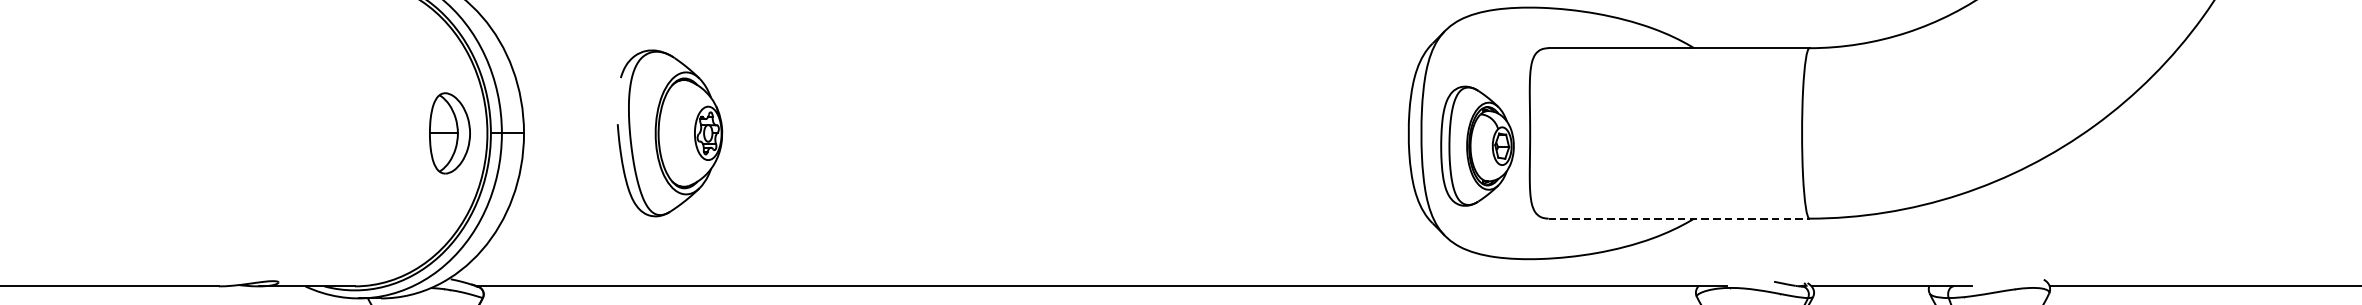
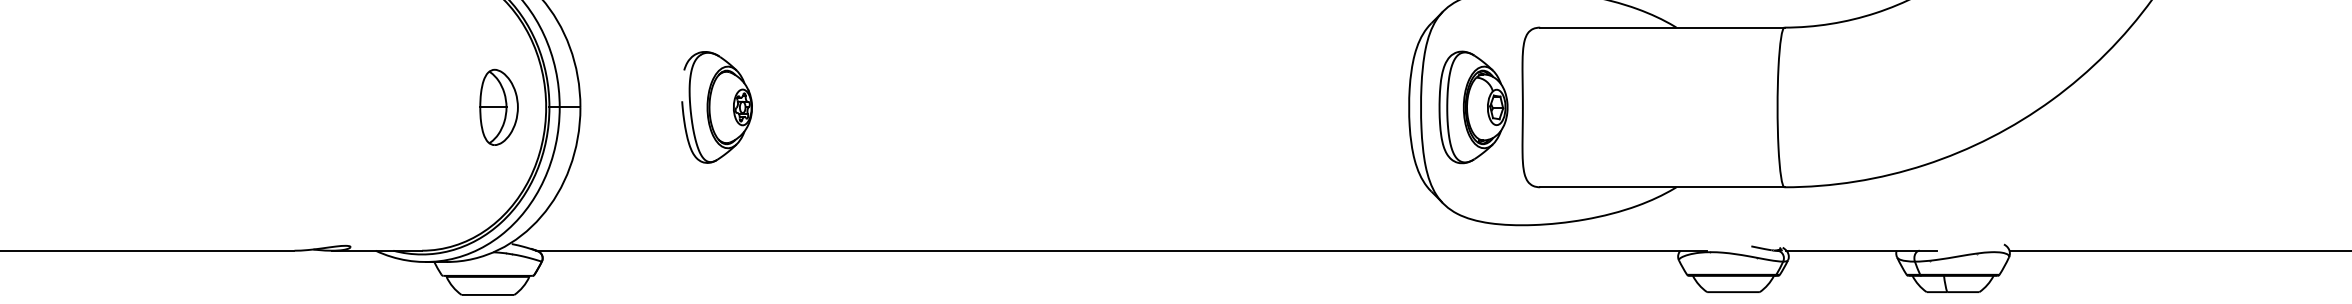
part: (449, 132) -> (498, 106), moved
part: (669, 133) -> (716, 107), size x0.71
part: (1477, 146) -> (1473, 107), moved
line: (1679, 218) -> (1662, 187), dashed -> solid

